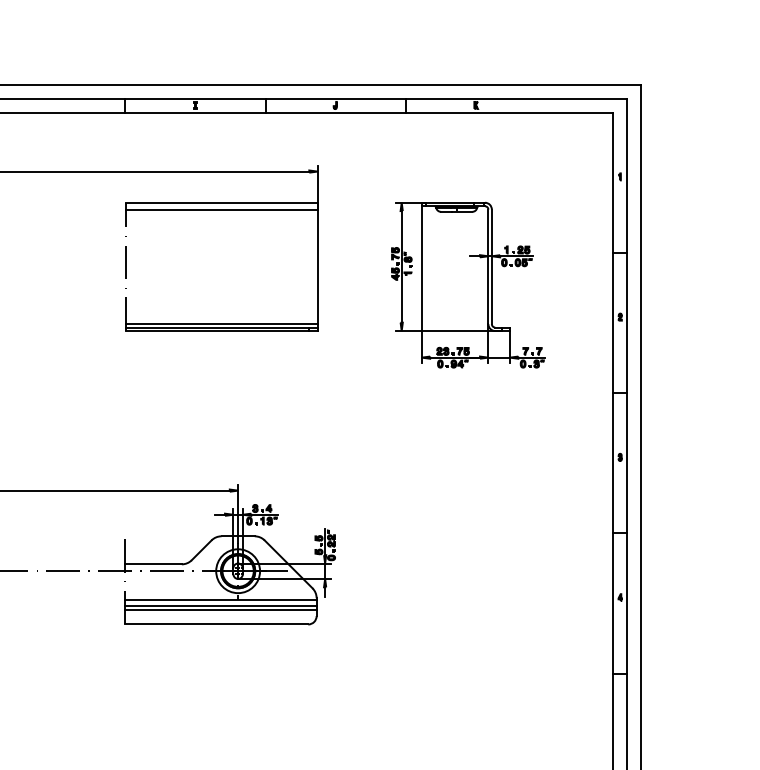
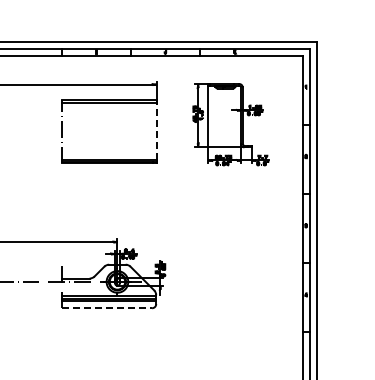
line: (317, 266) -> (156, 131), solid -> dashed
part: (467, 284) -> (230, 124), moved
line: (217, 625) -> (107, 308), solid -> dashed

